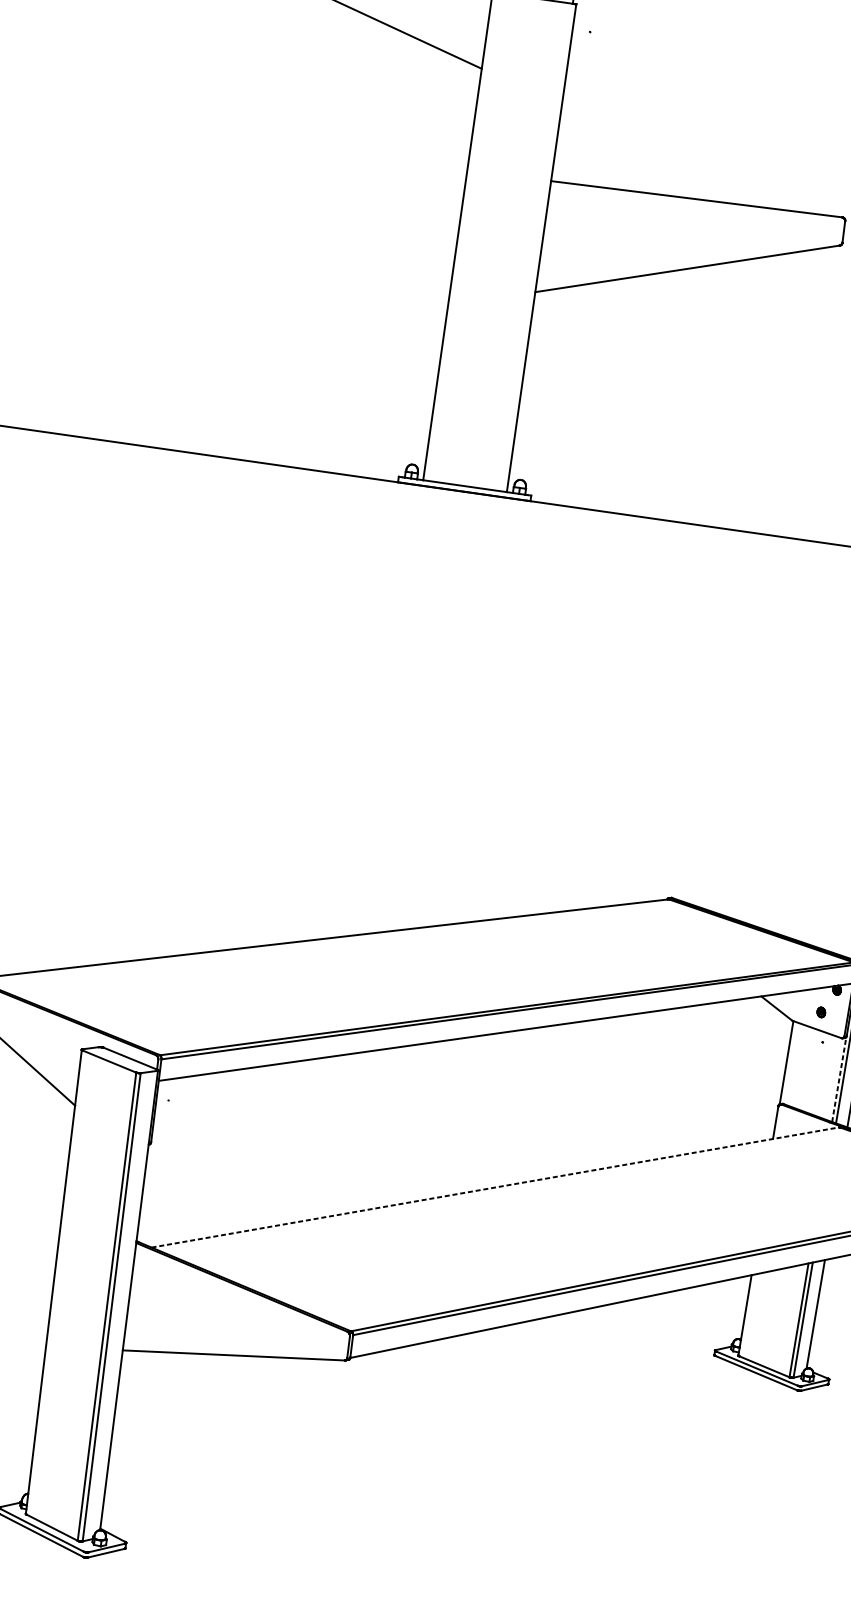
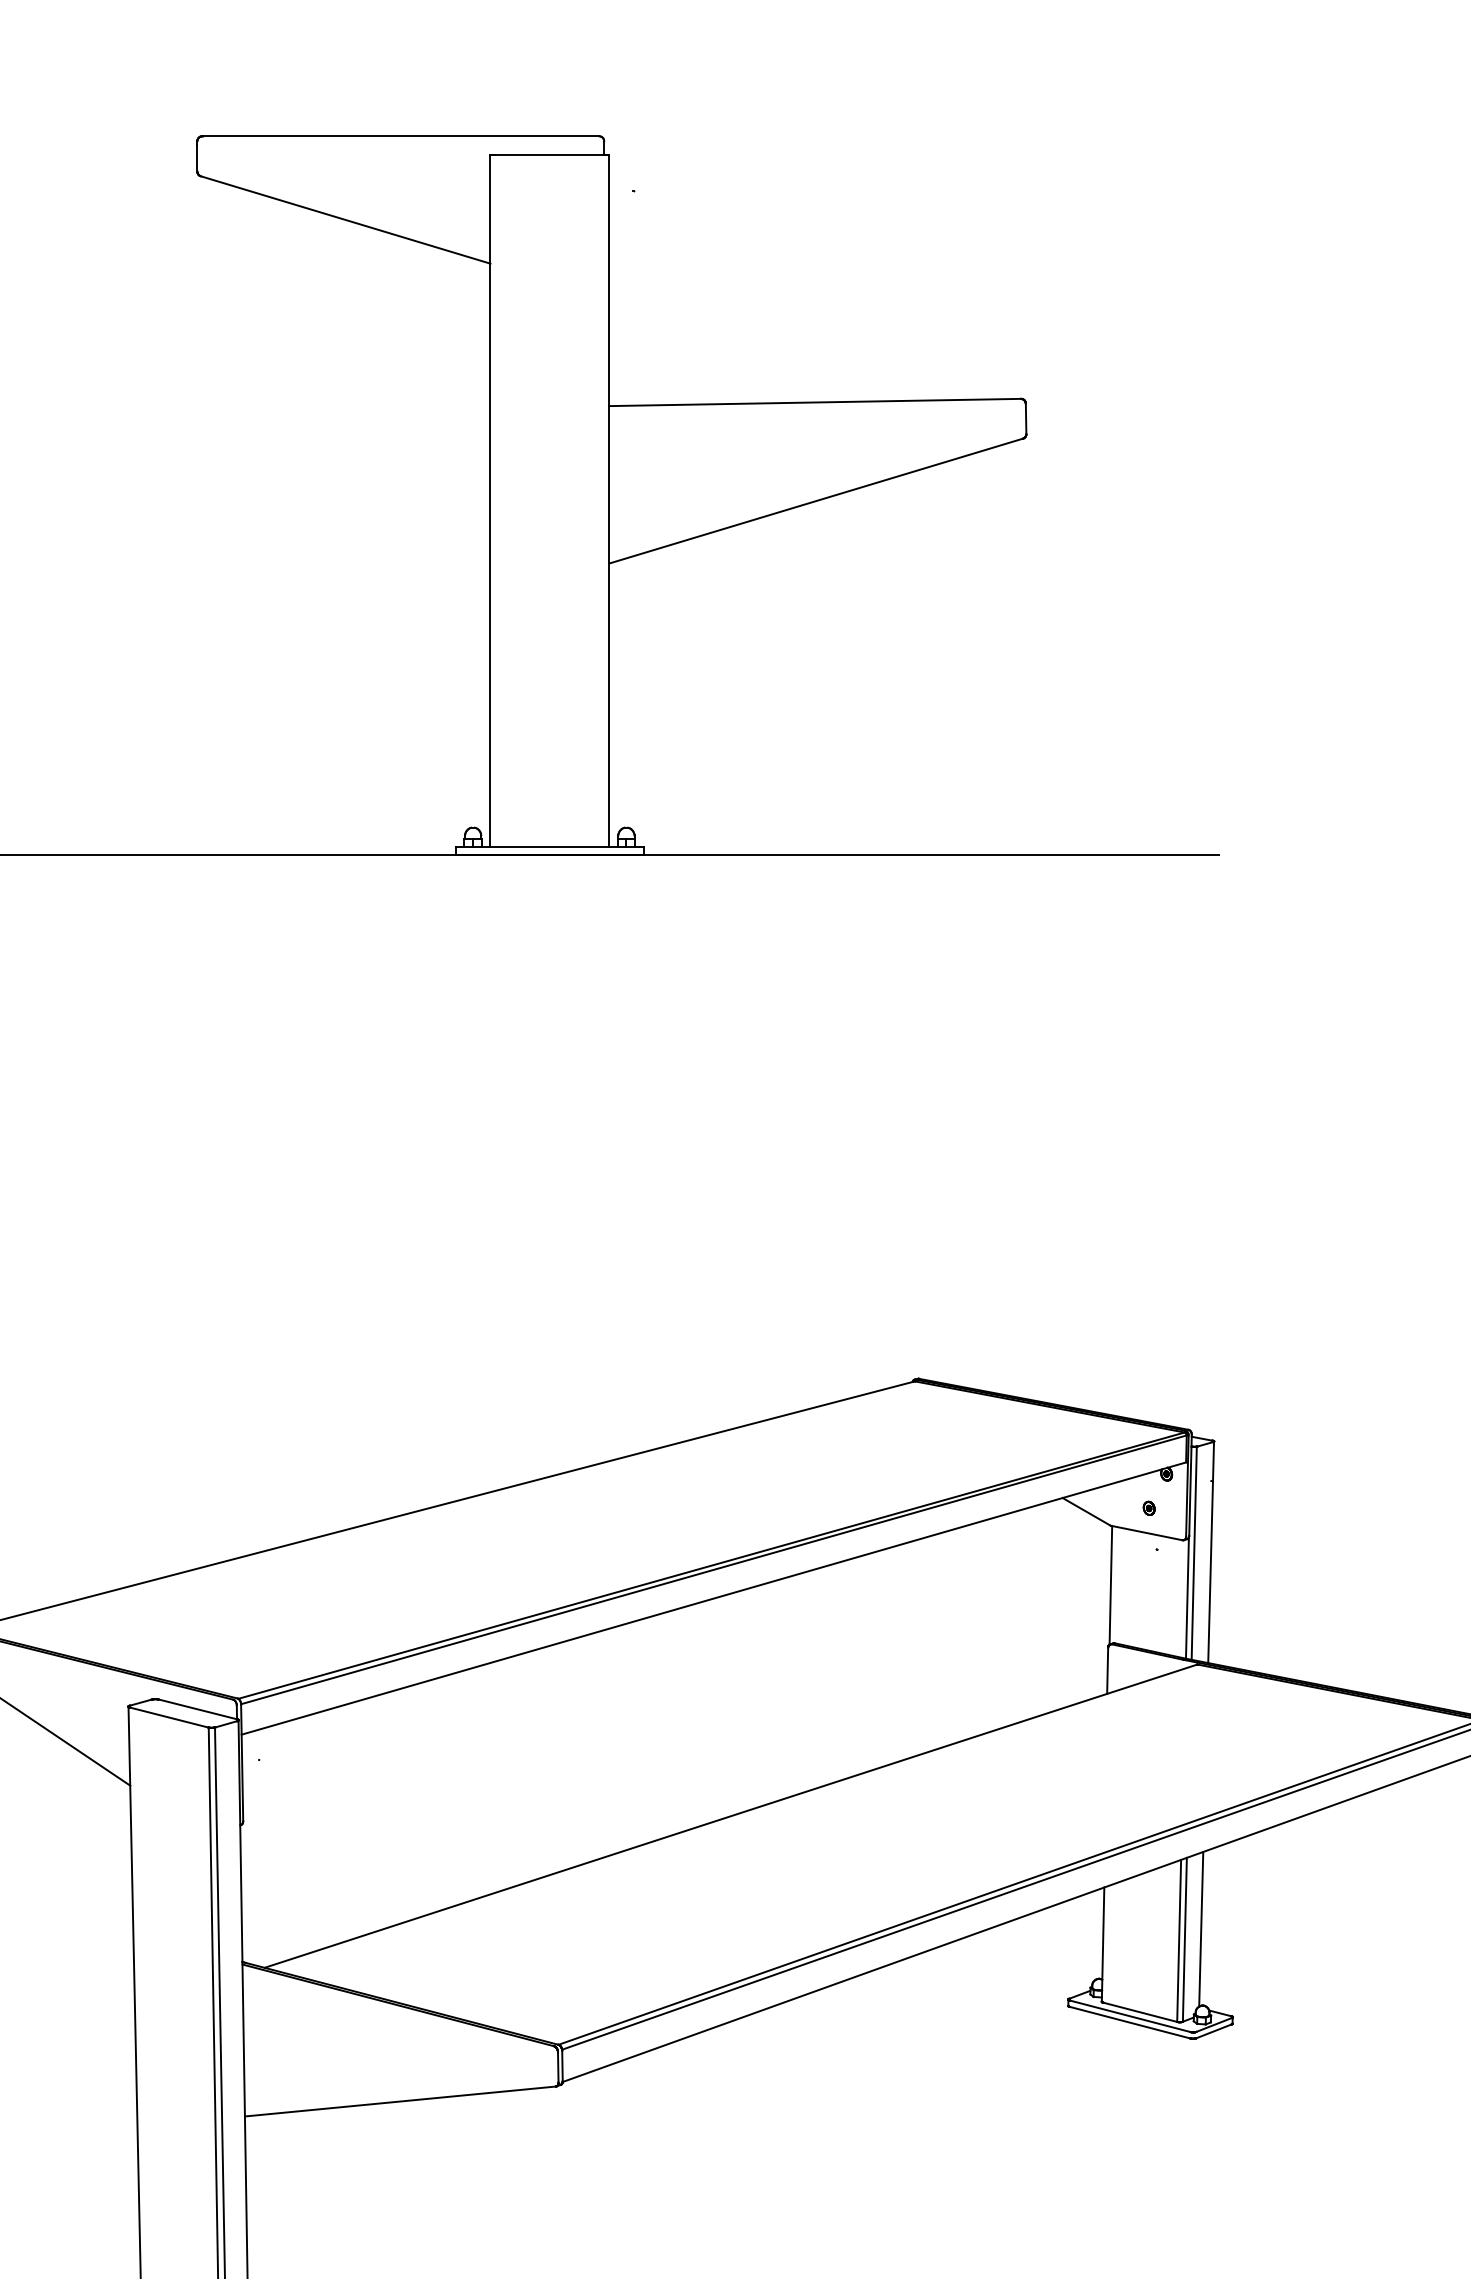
line: (839, 1079) -> (1187, 1598), dashed -> solid
line: (495, 1187) -> (731, 1816), dashed -> solid

